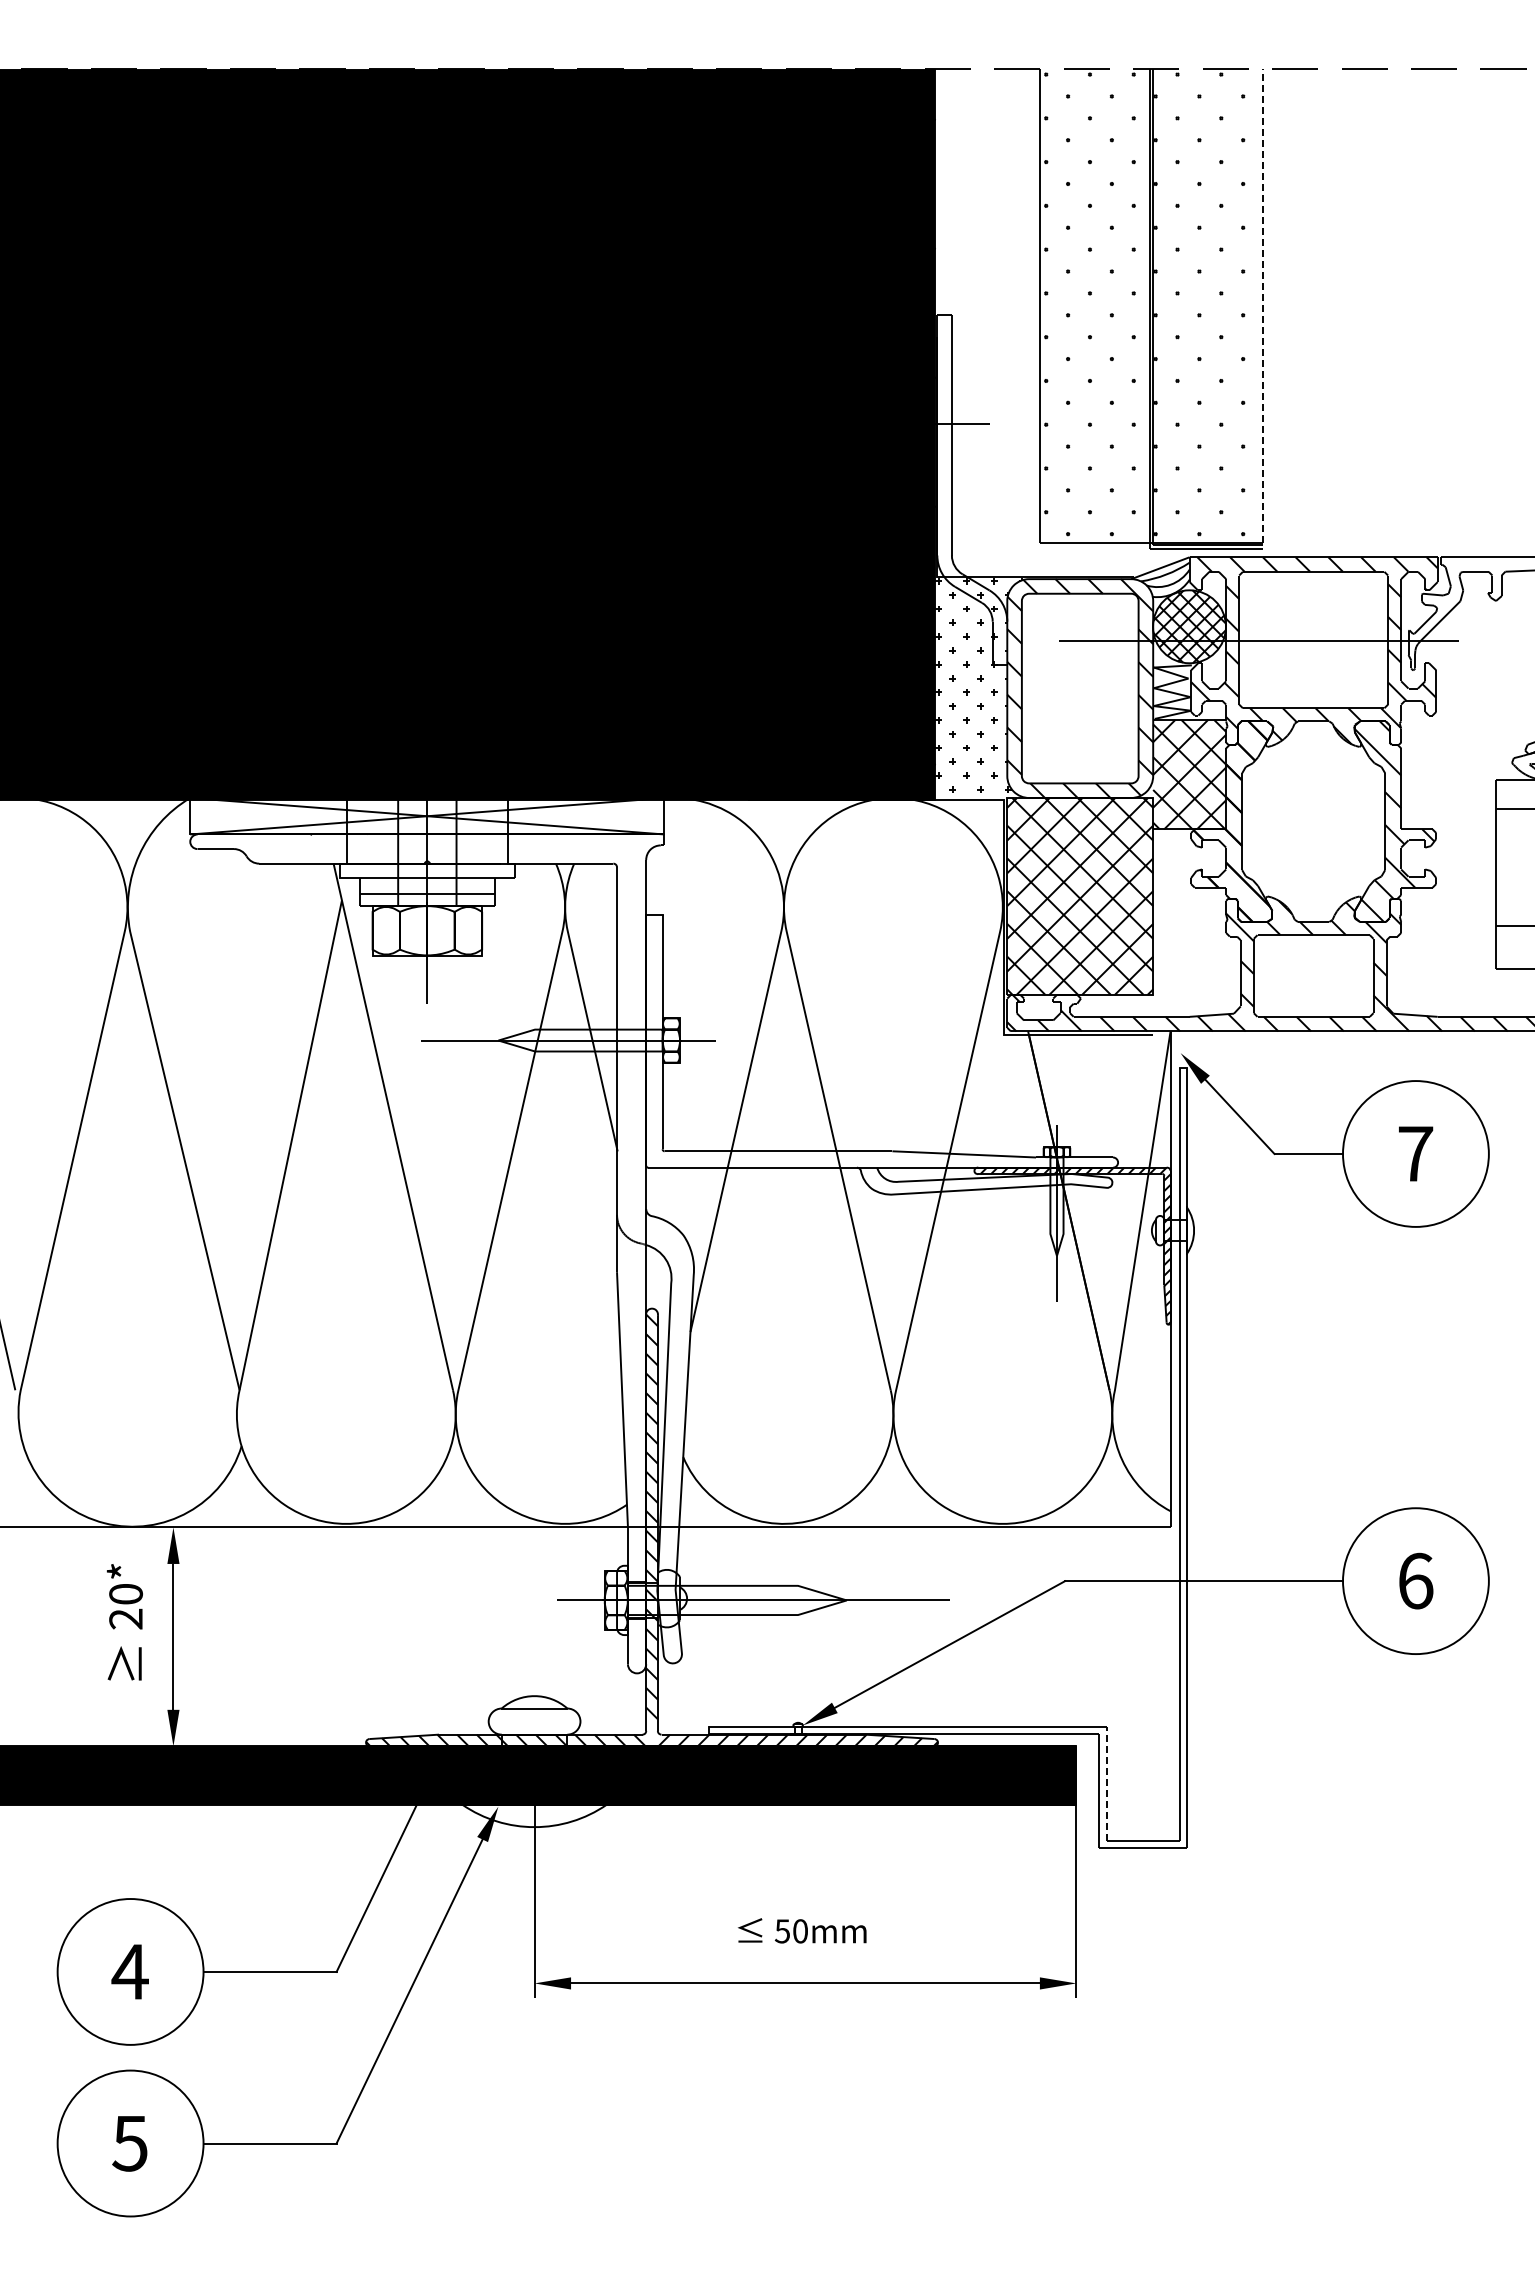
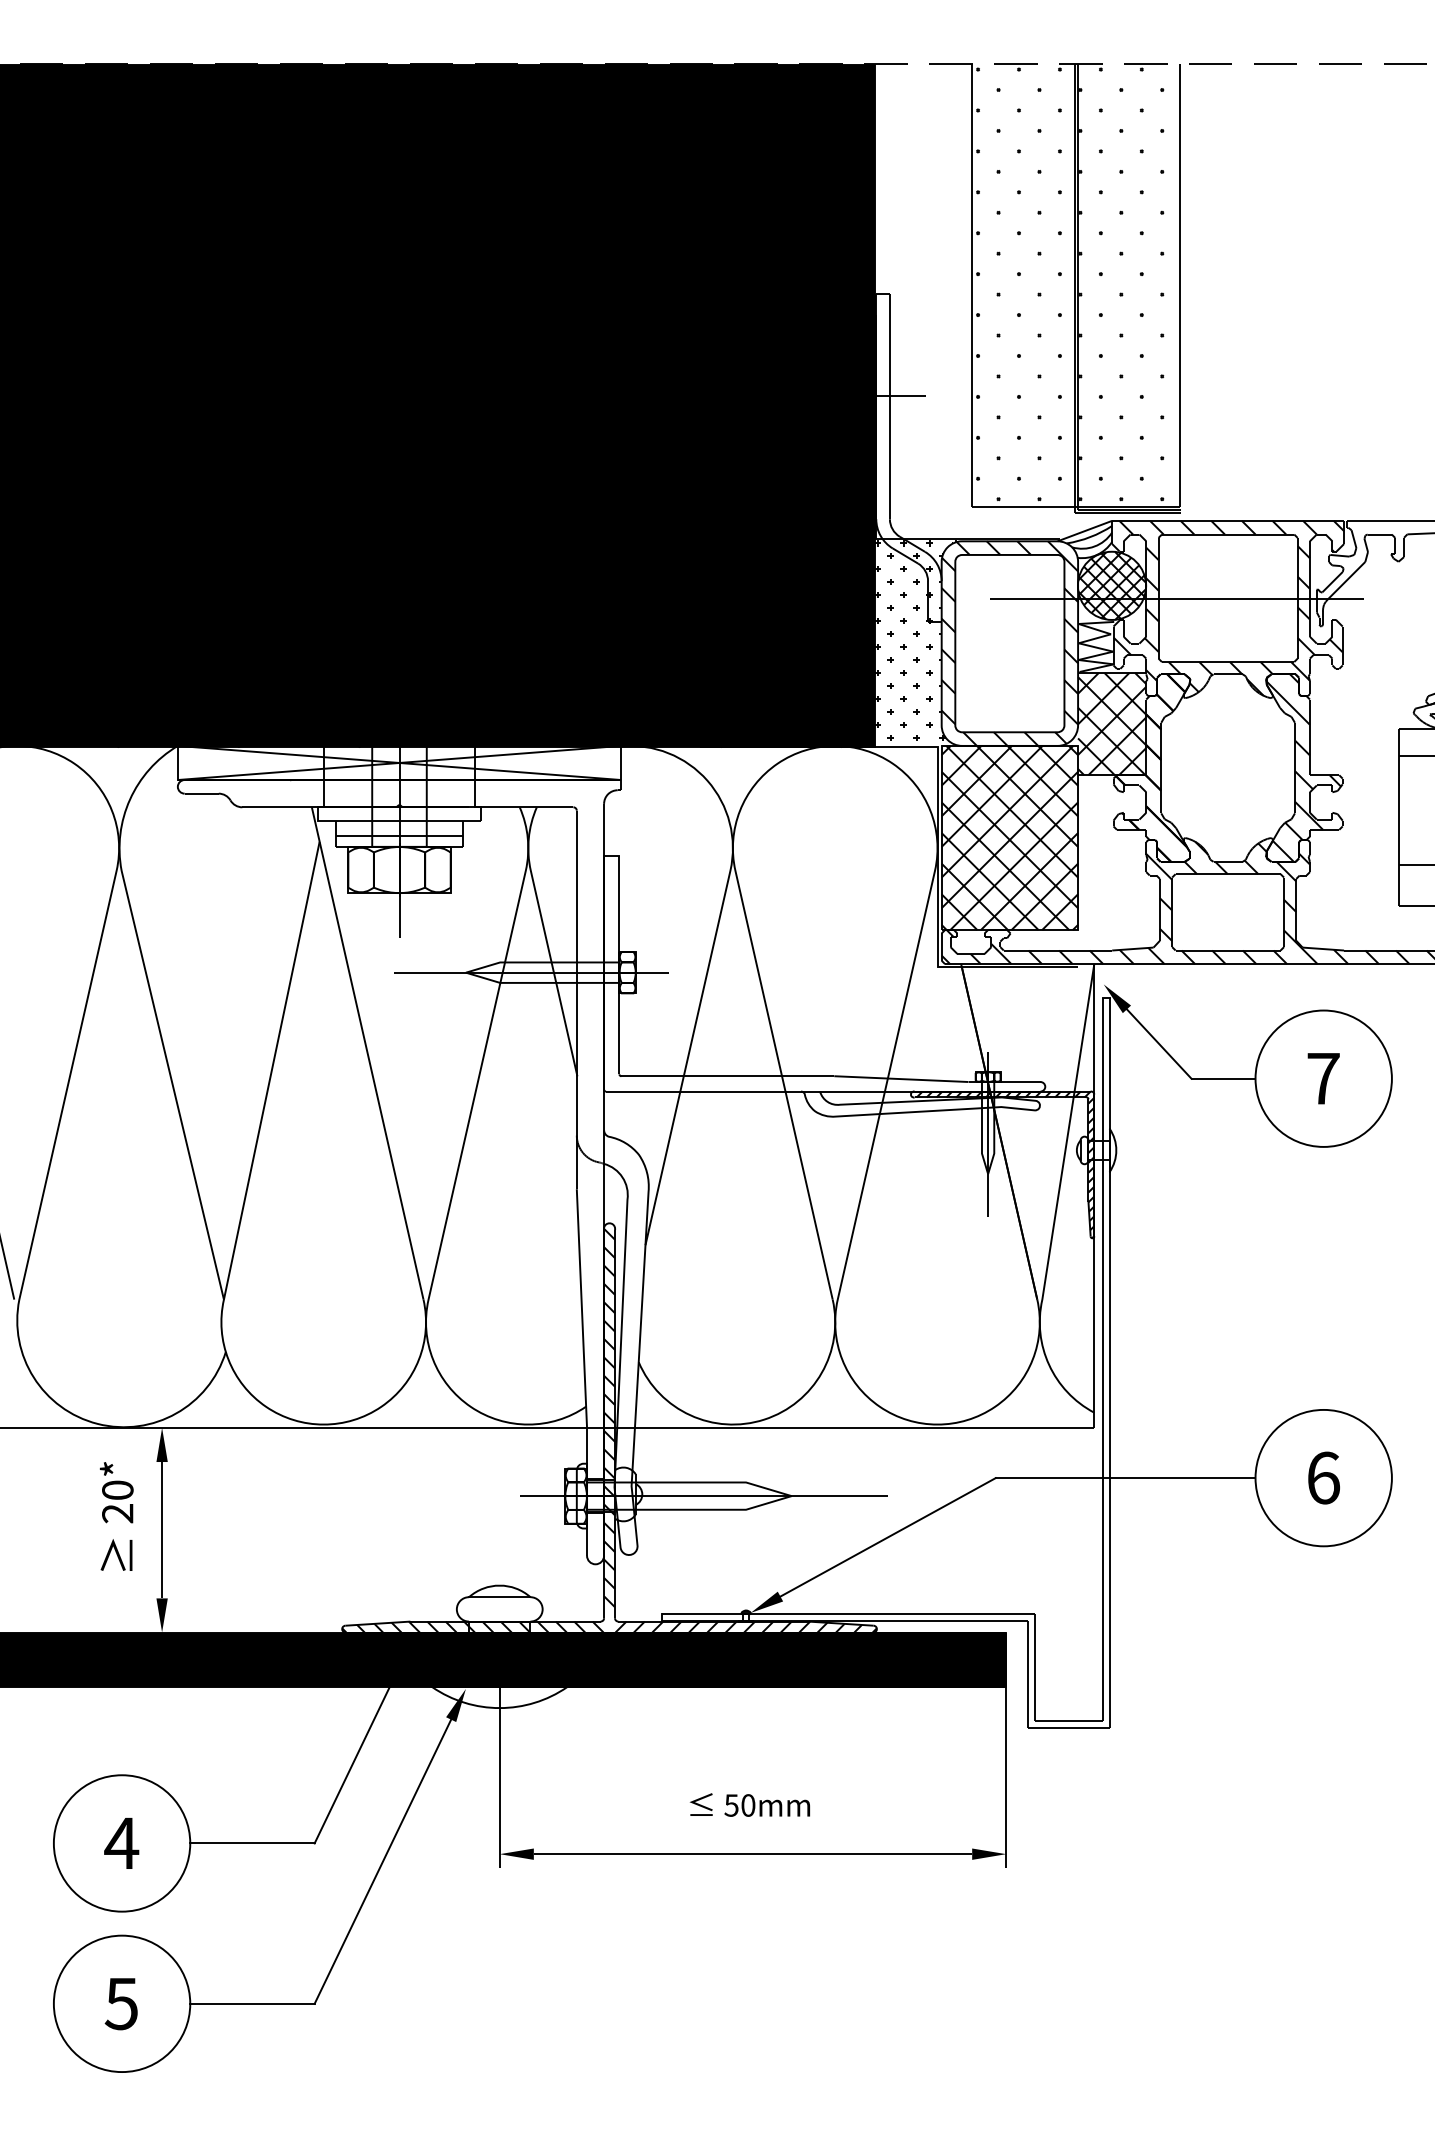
line: (1262, 305) -> (1180, 285), dashed -> solid
line: (1106, 1783) -> (1034, 1667), dashed -> solid

